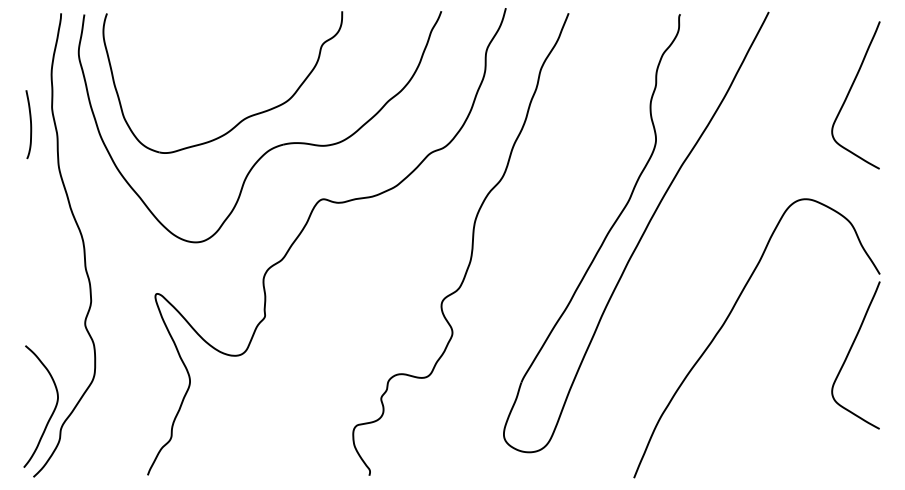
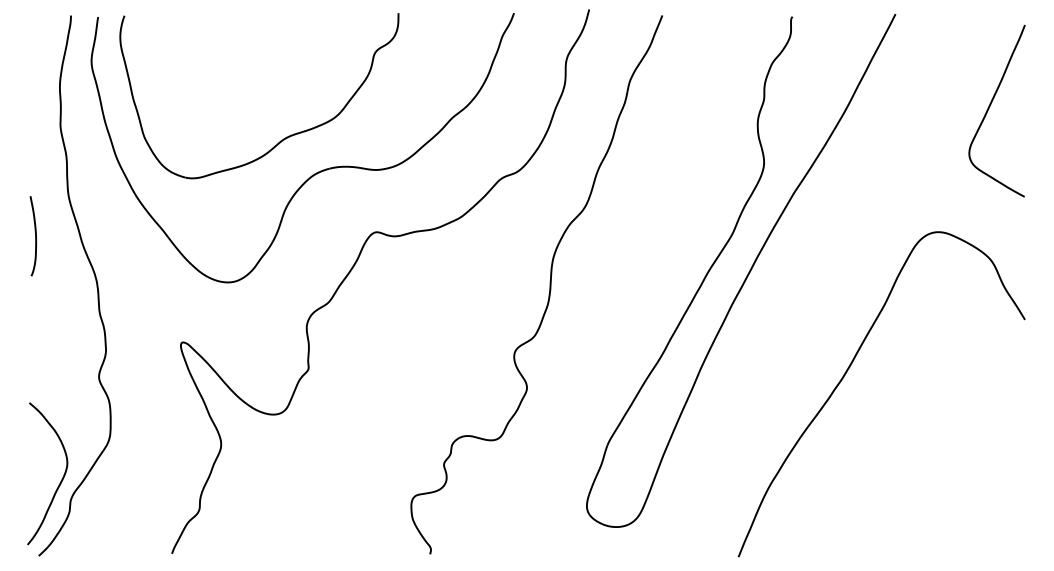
curve: (30, 124) -> (35, 236), moved
curve: (849, 354) -> (989, 412), removed

